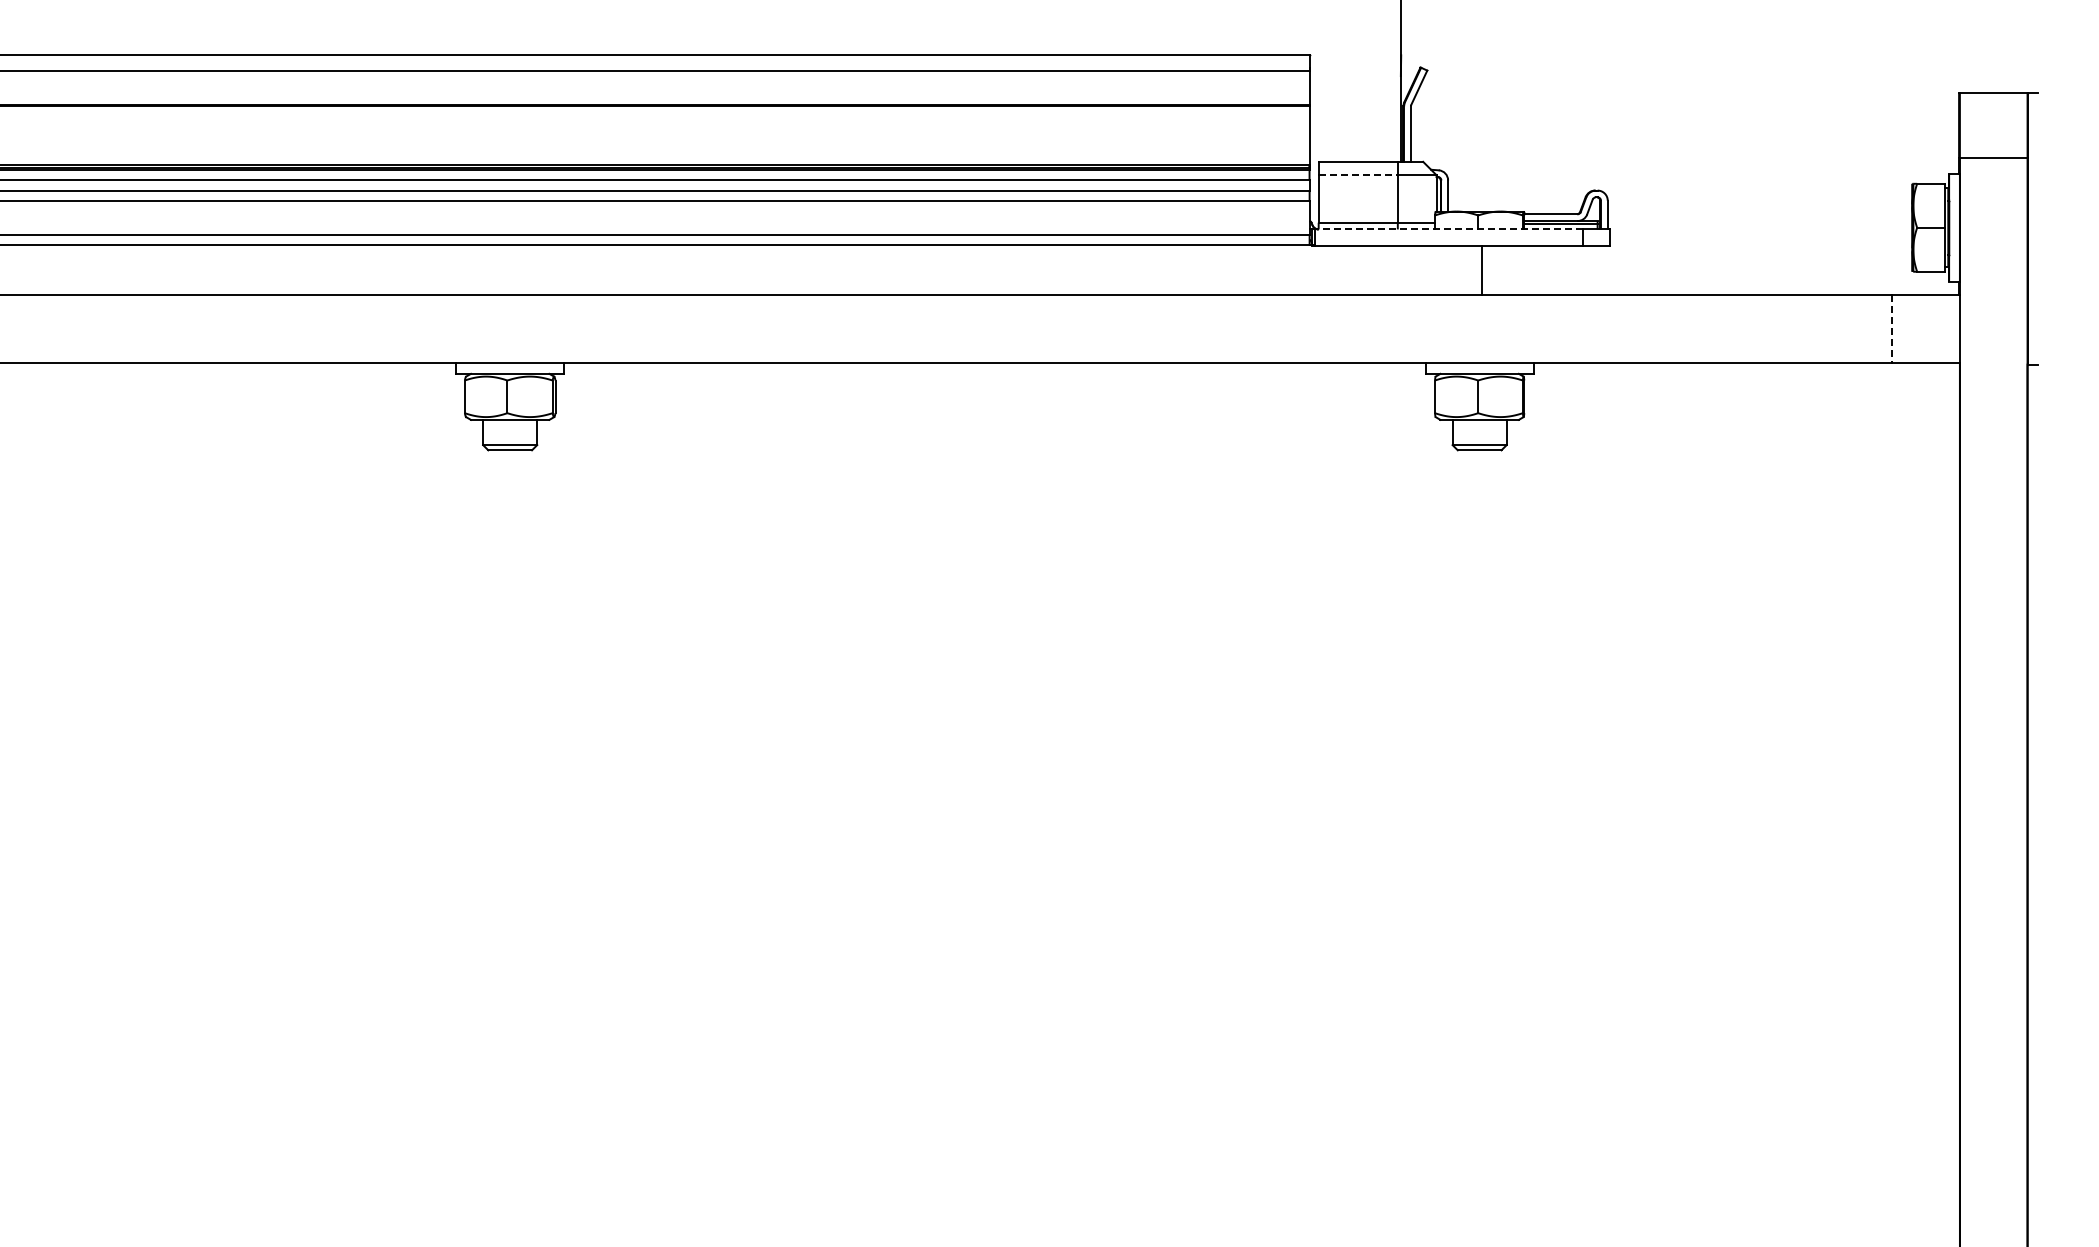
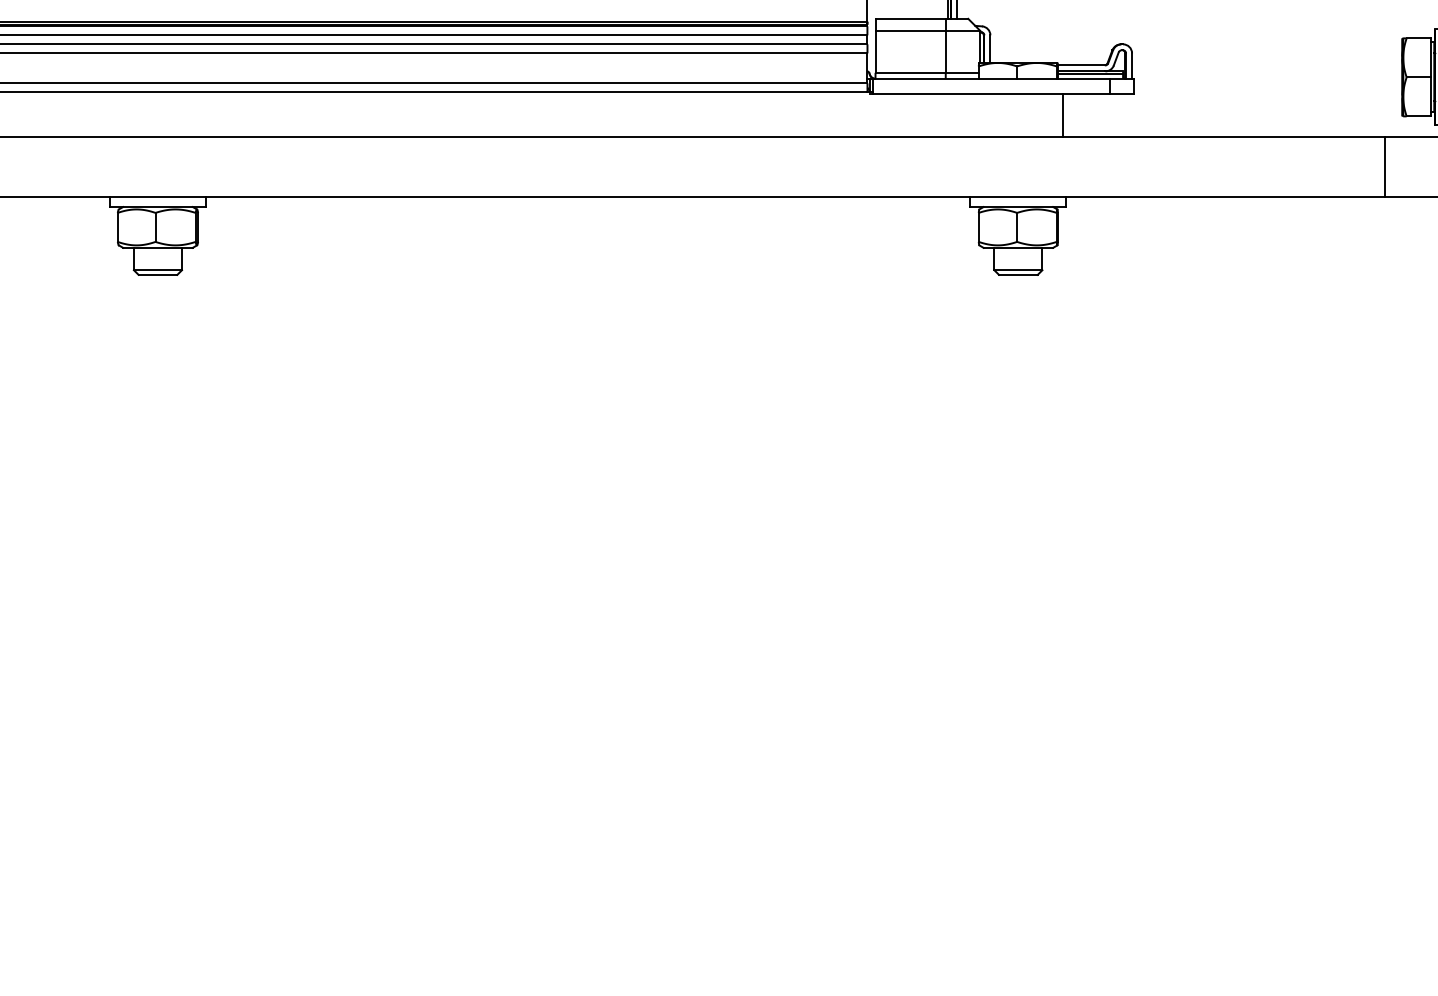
line: (1358, 175) -> (910, 30), dashed -> solid
line: (1448, 229) -> (990, 78), dashed -> solid
line: (1482, 270) -> (1063, 115), moved
line: (1892, 329) -> (1384, 167), dashed -> solid

